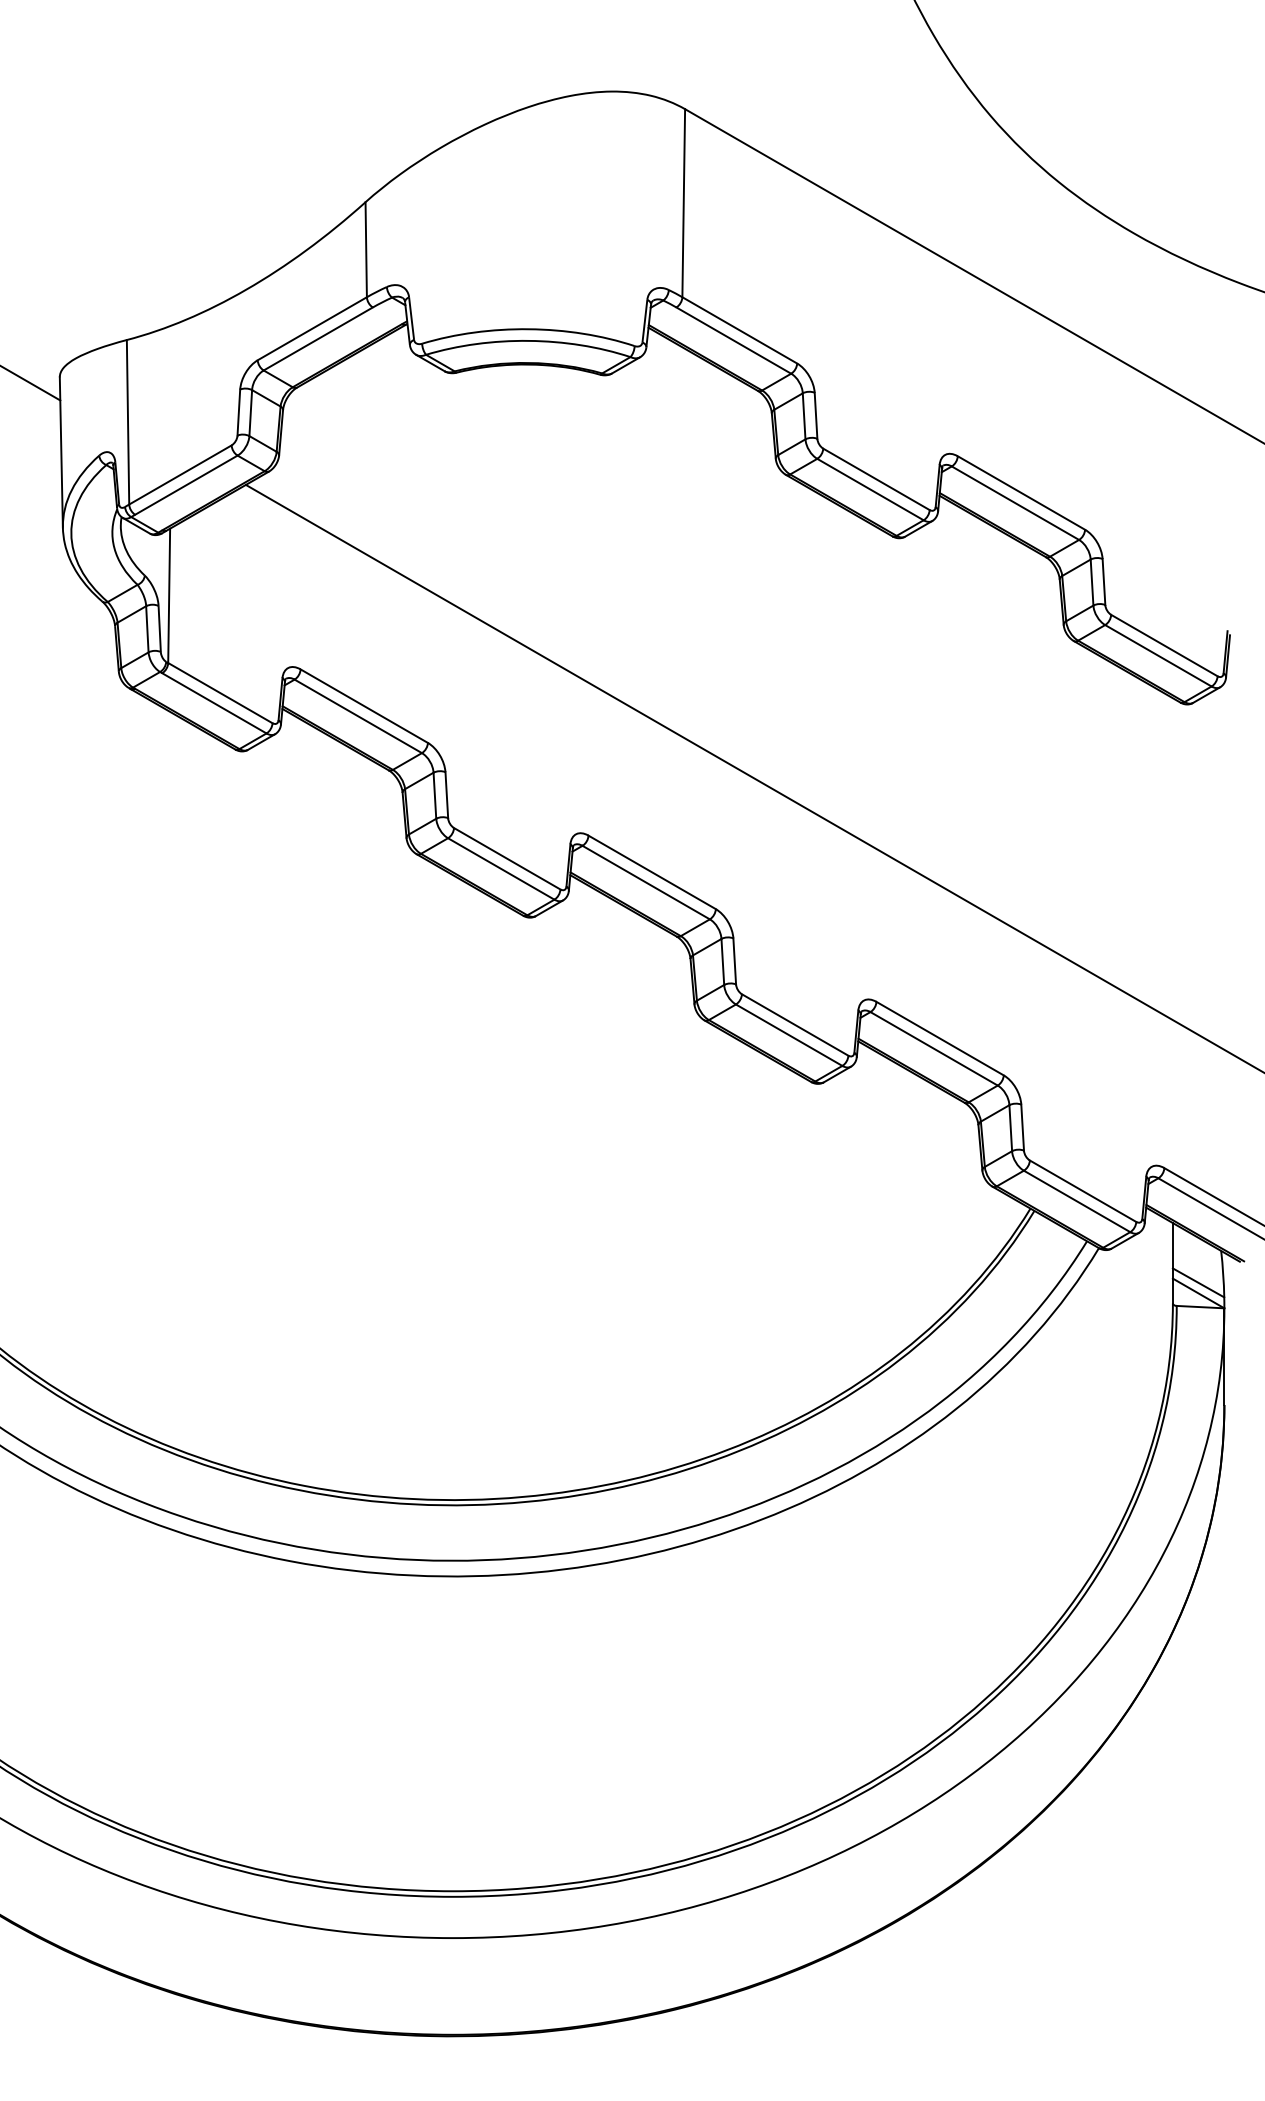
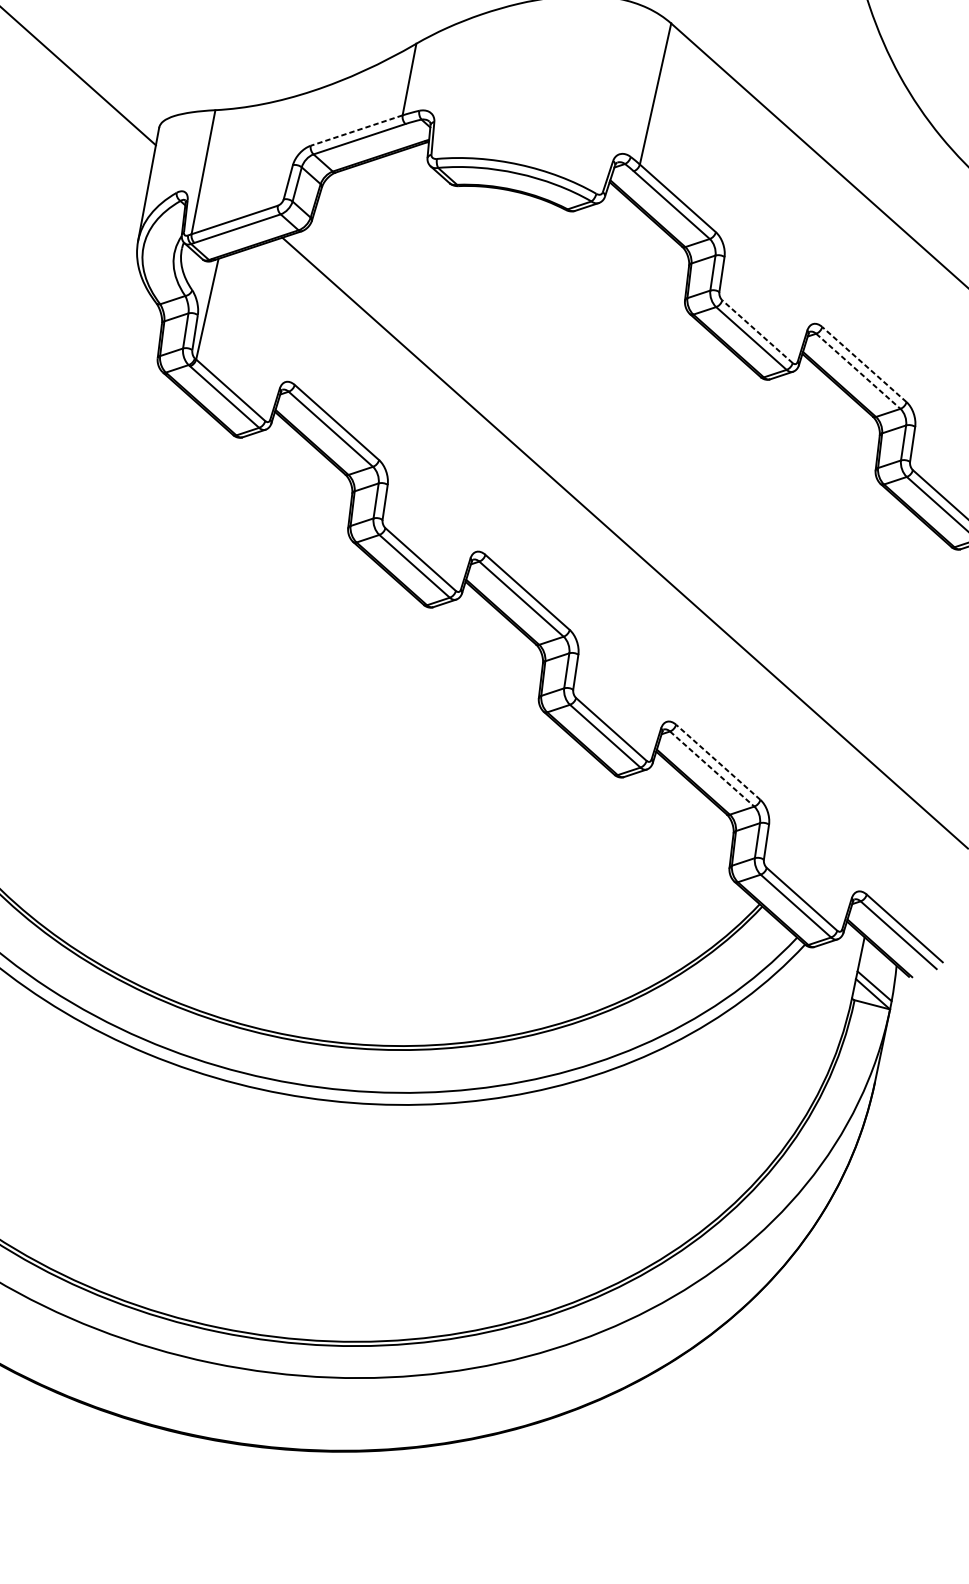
line: (311, 328) -> (356, 130), solid -> dashed
line: (876, 479) -> (757, 331), solid -> dashed
line: (1021, 492) -> (864, 364), solid -> dashed
line: (1015, 503) -> (858, 371), solid -> dashed
line: (940, 1038) -> (718, 762), solid -> dashed
line: (934, 1049) -> (712, 769), solid -> dashed

